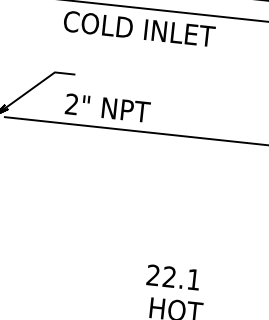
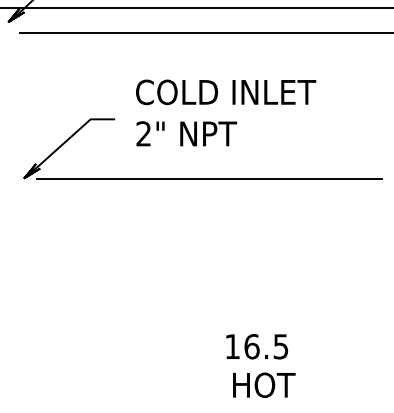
text: (139, 29) -> (226, 92), moved
text: (107, 107) -> (186, 133), moved
text: (173, 277) -> (256, 346), 22.1 -> 16.5

